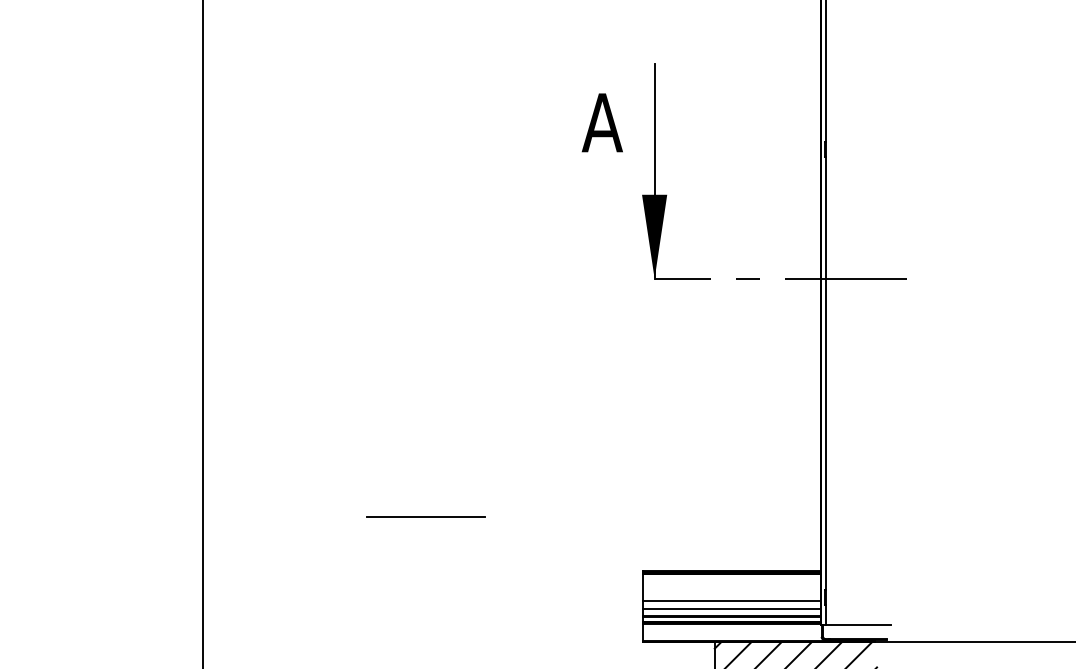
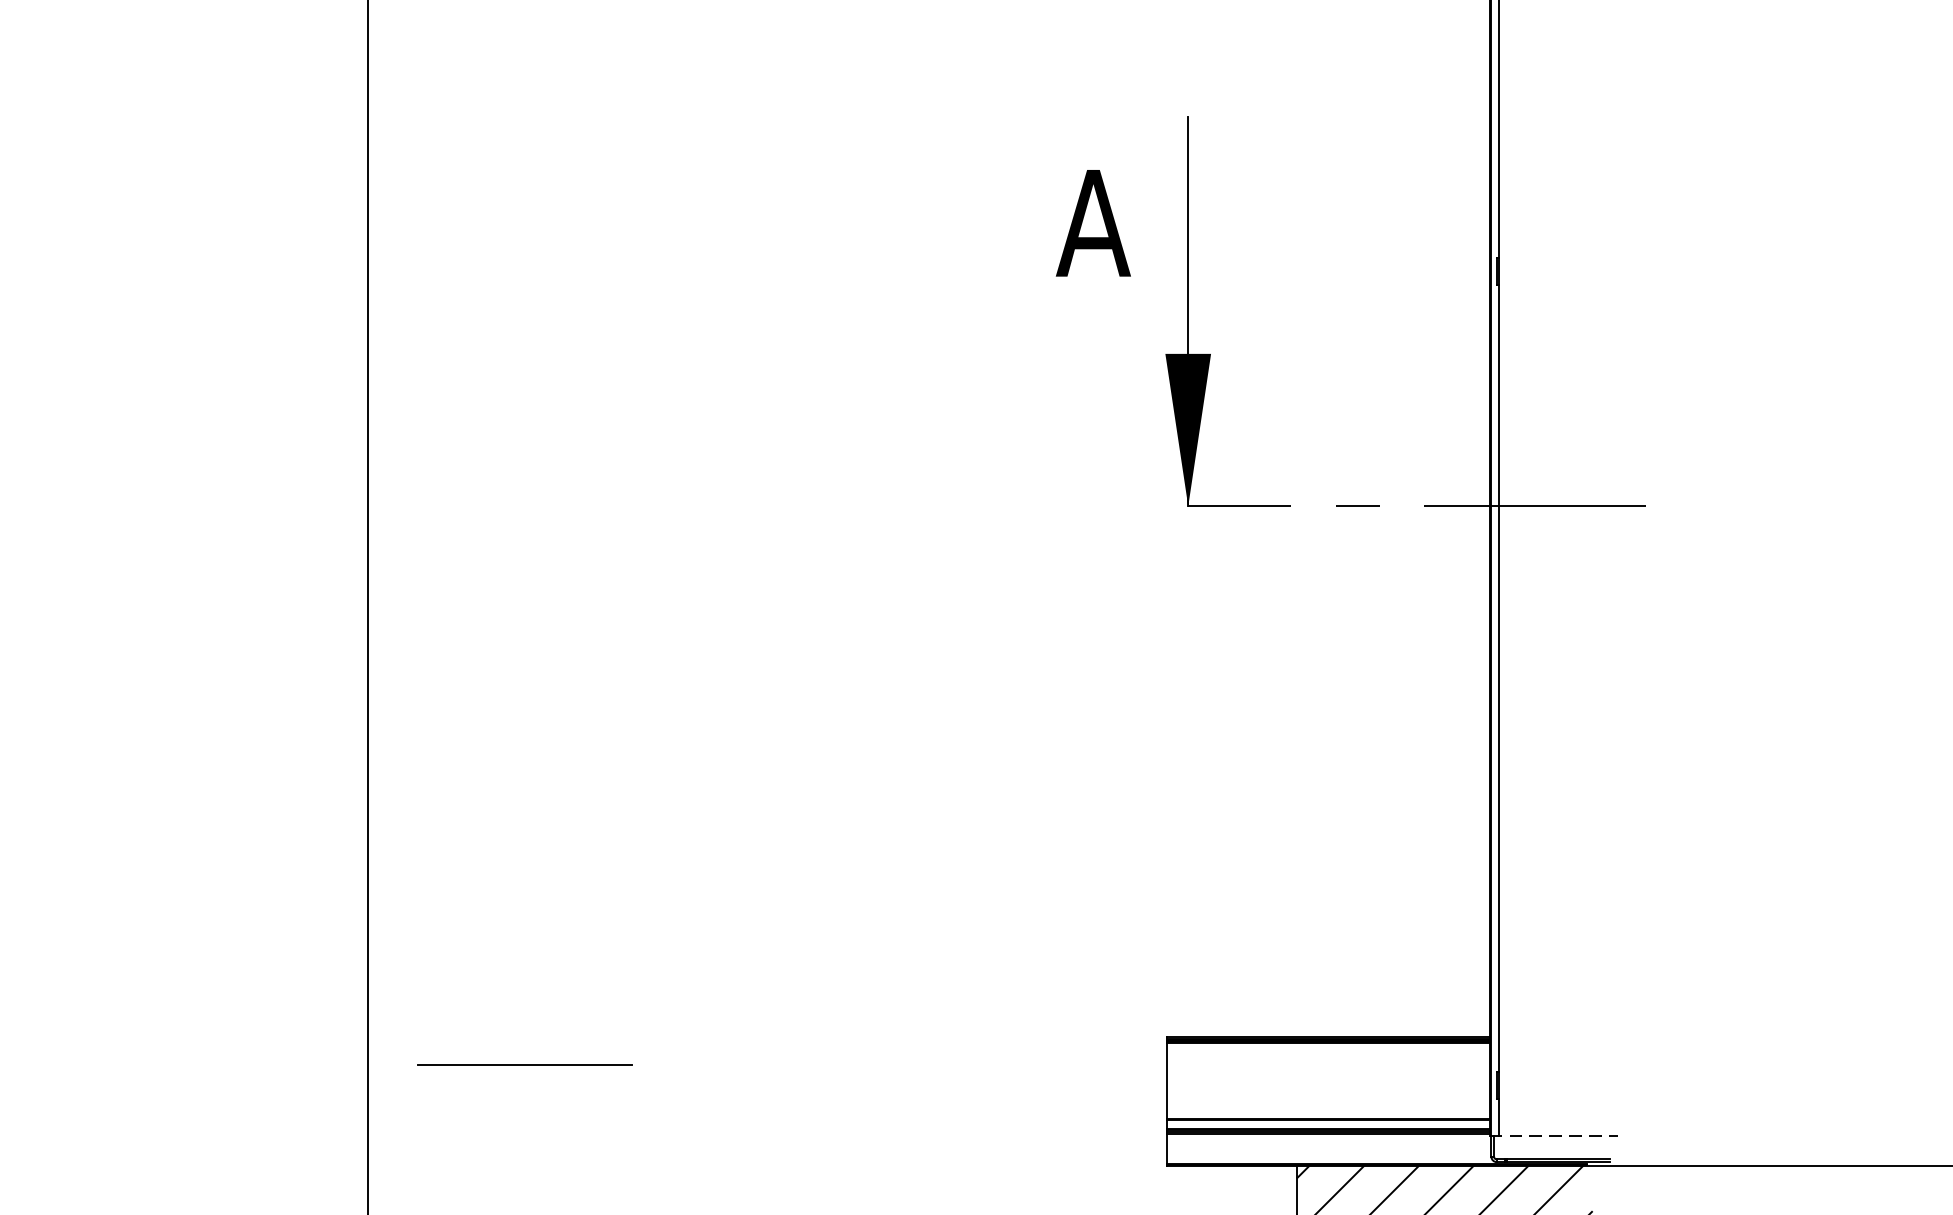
line: (425, 516) -> (523, 1063), moved
line: (731, 601) -> (1327, 1092), removed
line: (731, 609) -> (1327, 1106), removed
line: (856, 625) -> (1554, 1135), solid -> dashed

